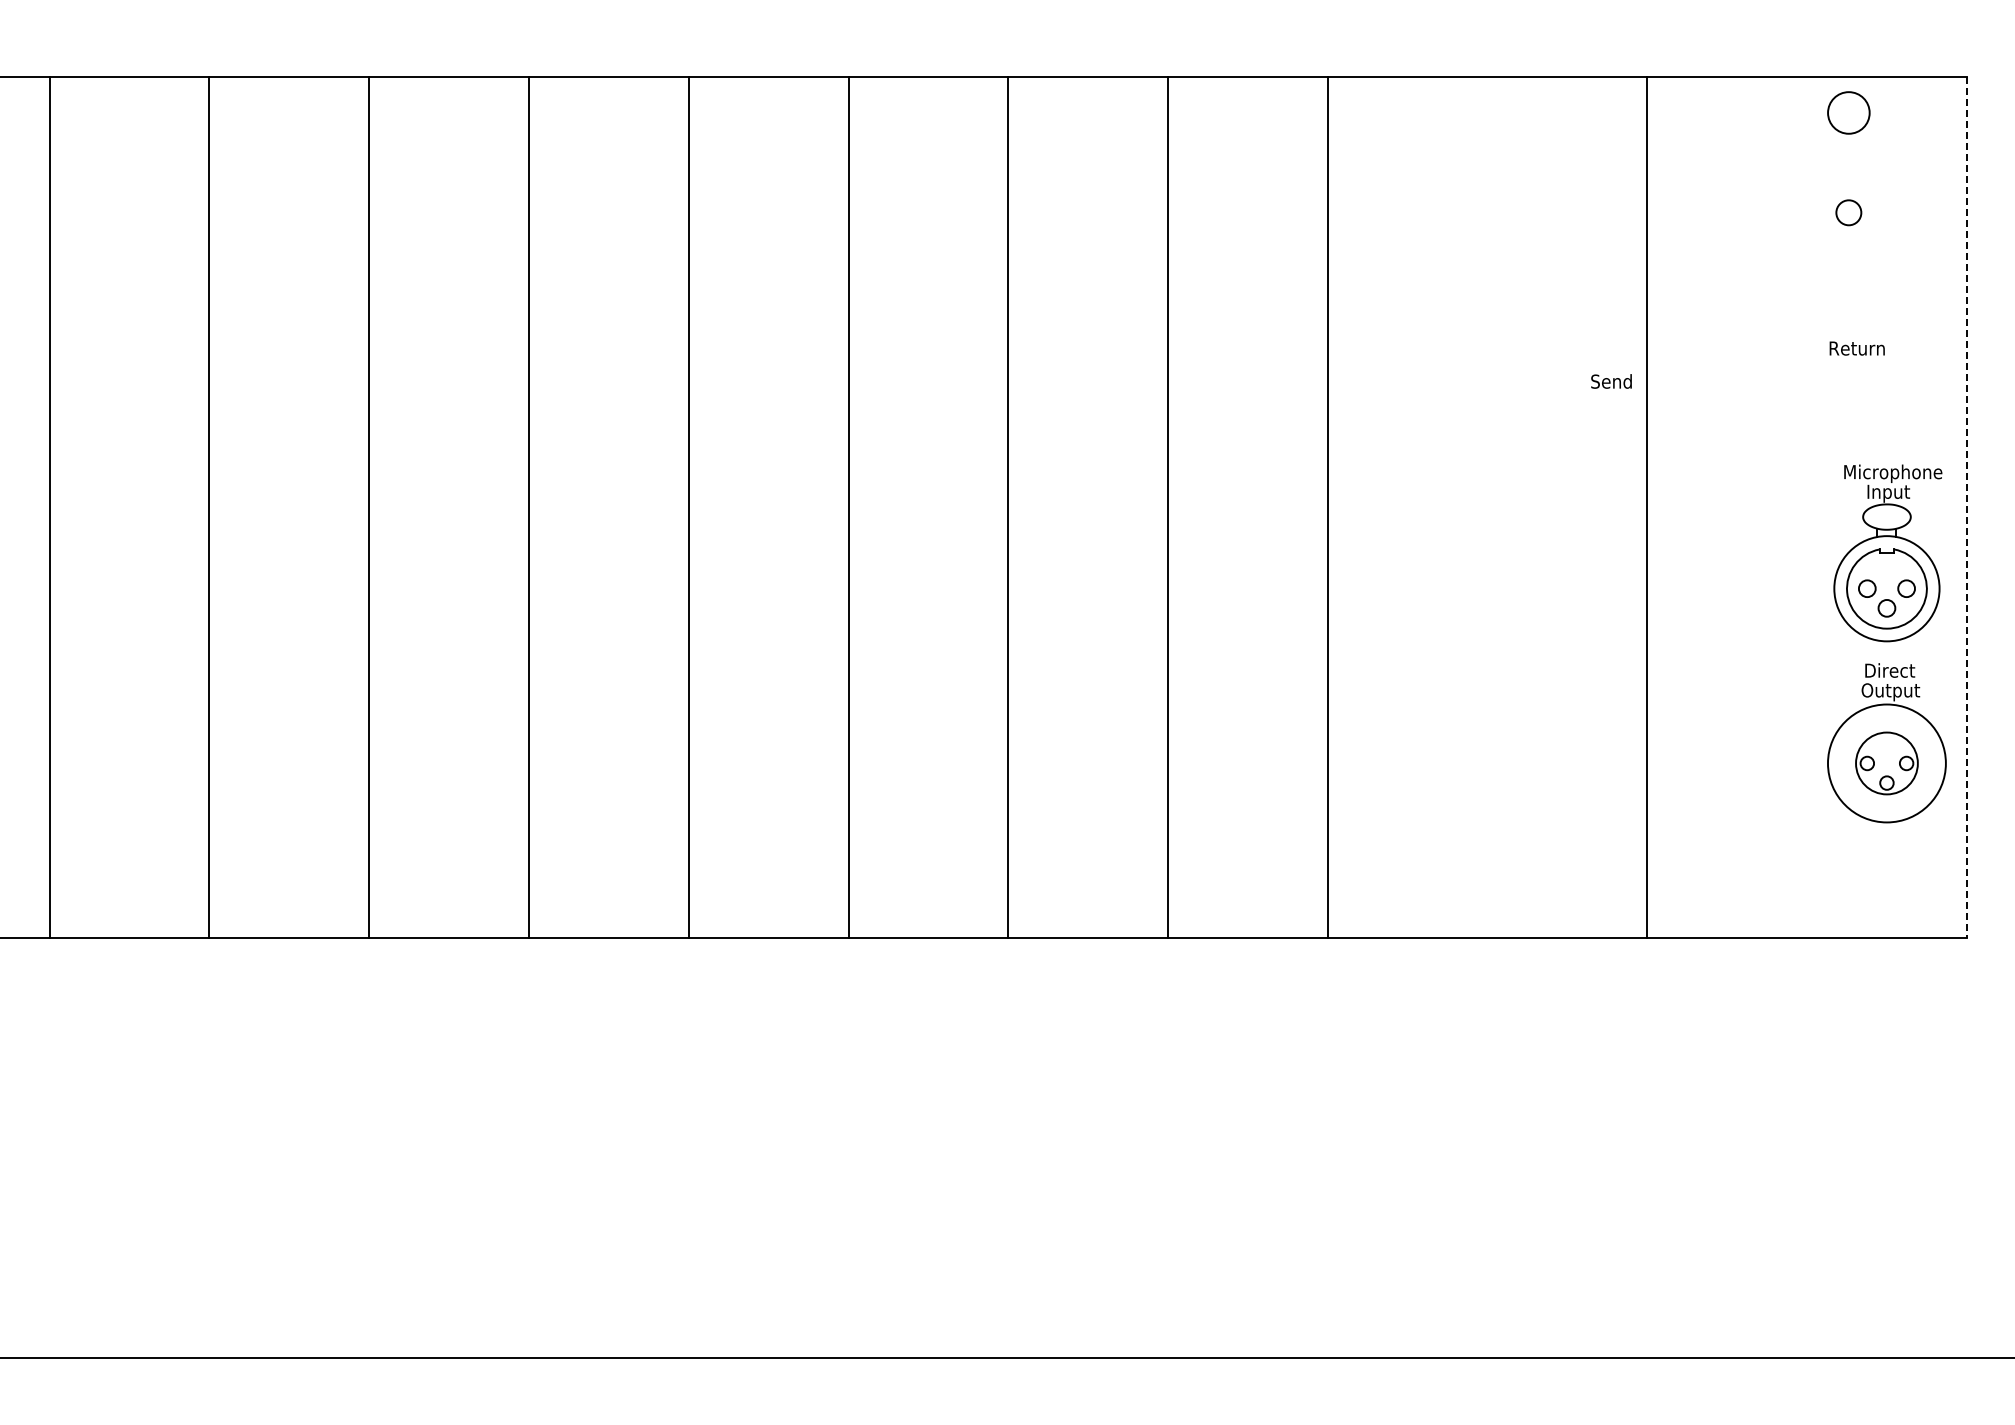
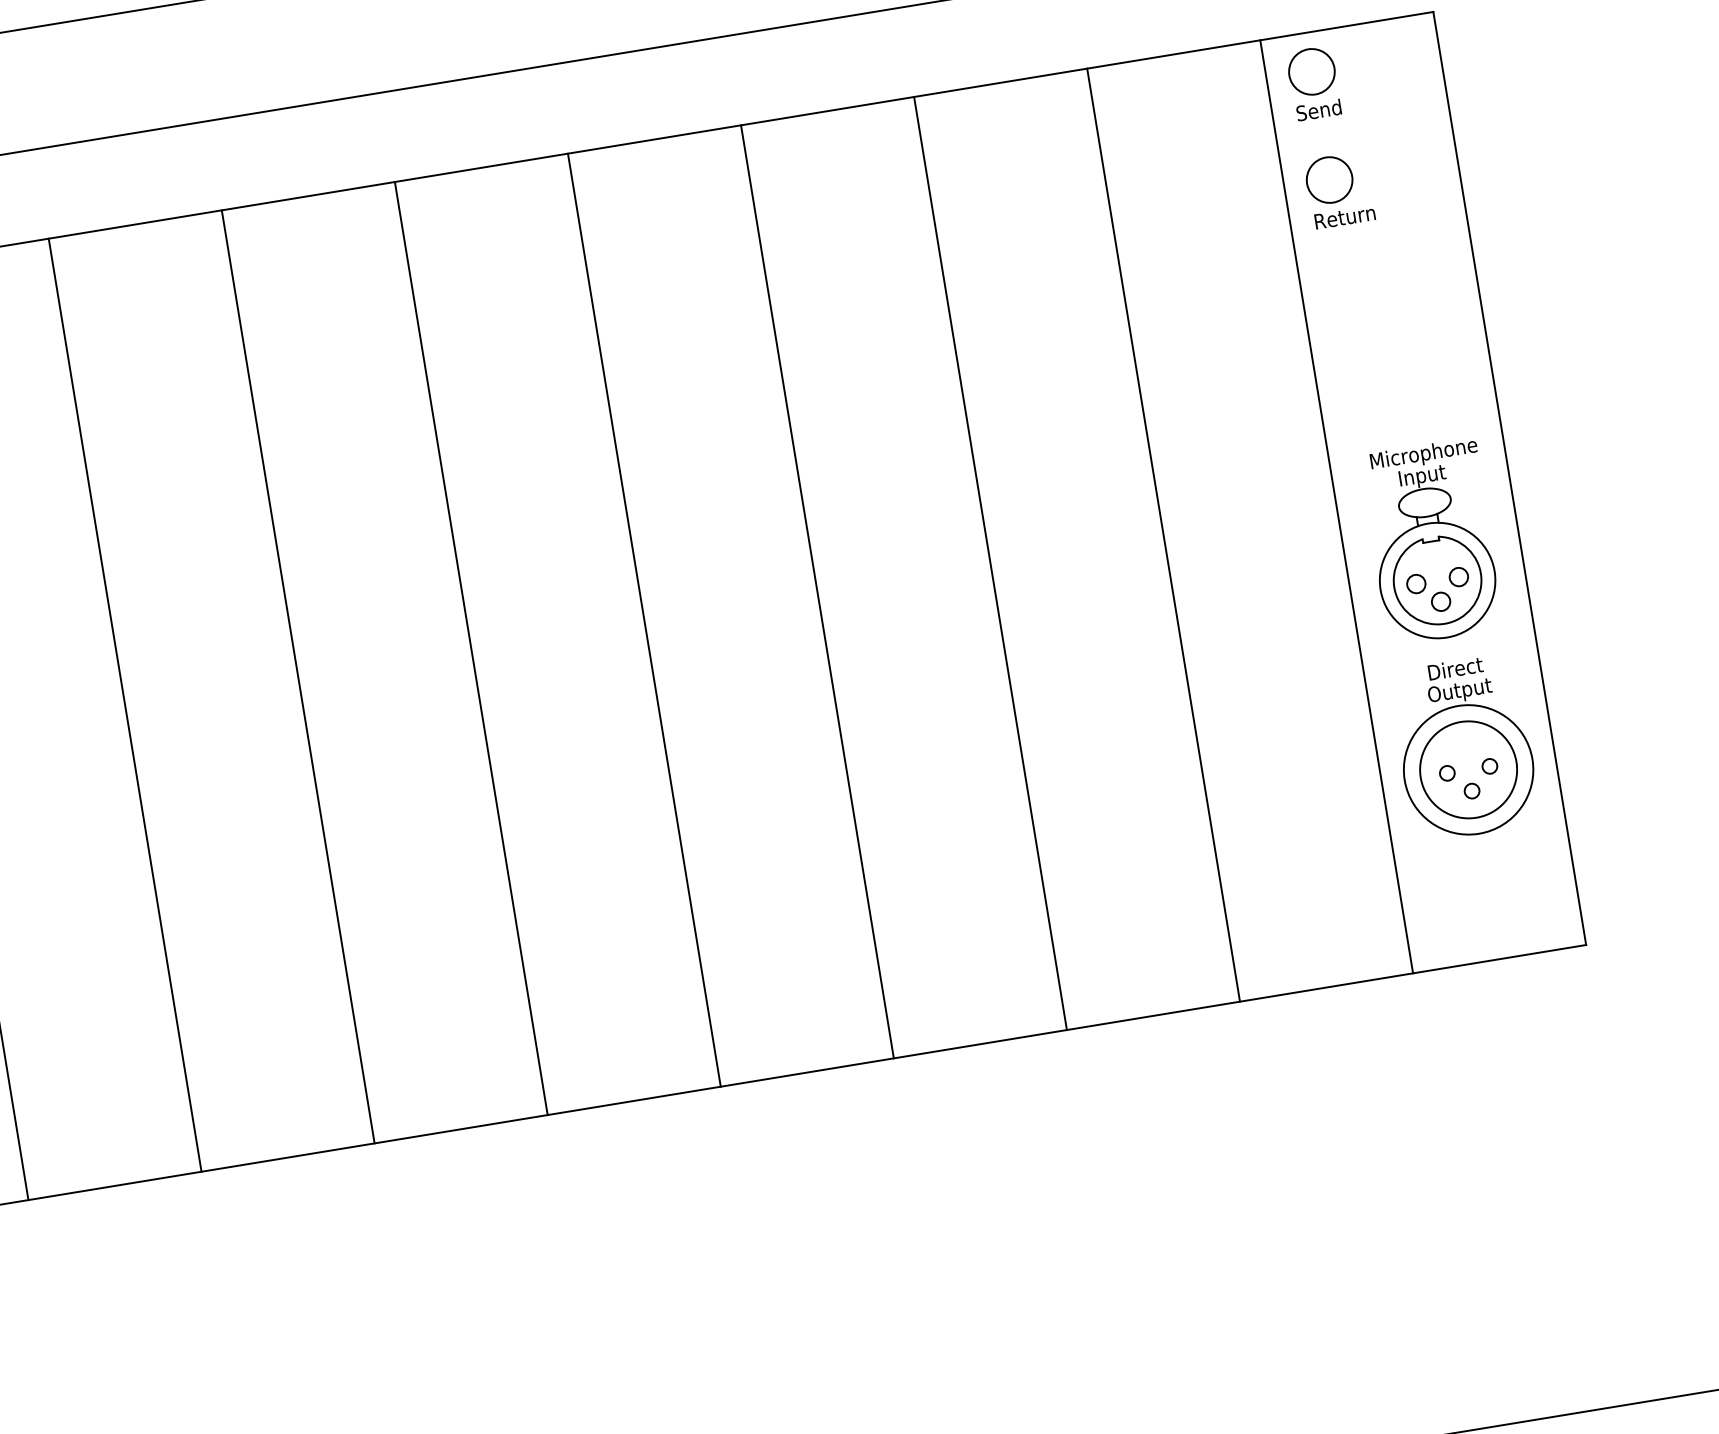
circle: (1848, 212) -> (1329, 179), size x1.67
text: (1856, 348) -> (1344, 217), moved
text: (1611, 381) -> (1318, 110), moved
line: (1487, 507) -> (990, 563), added
line: (1807, 507) -> (1337, 506), added
line: (1966, 507) -> (1509, 478), dashed -> solid
circle: (1886, 763) -> (1468, 769), size x1.43

